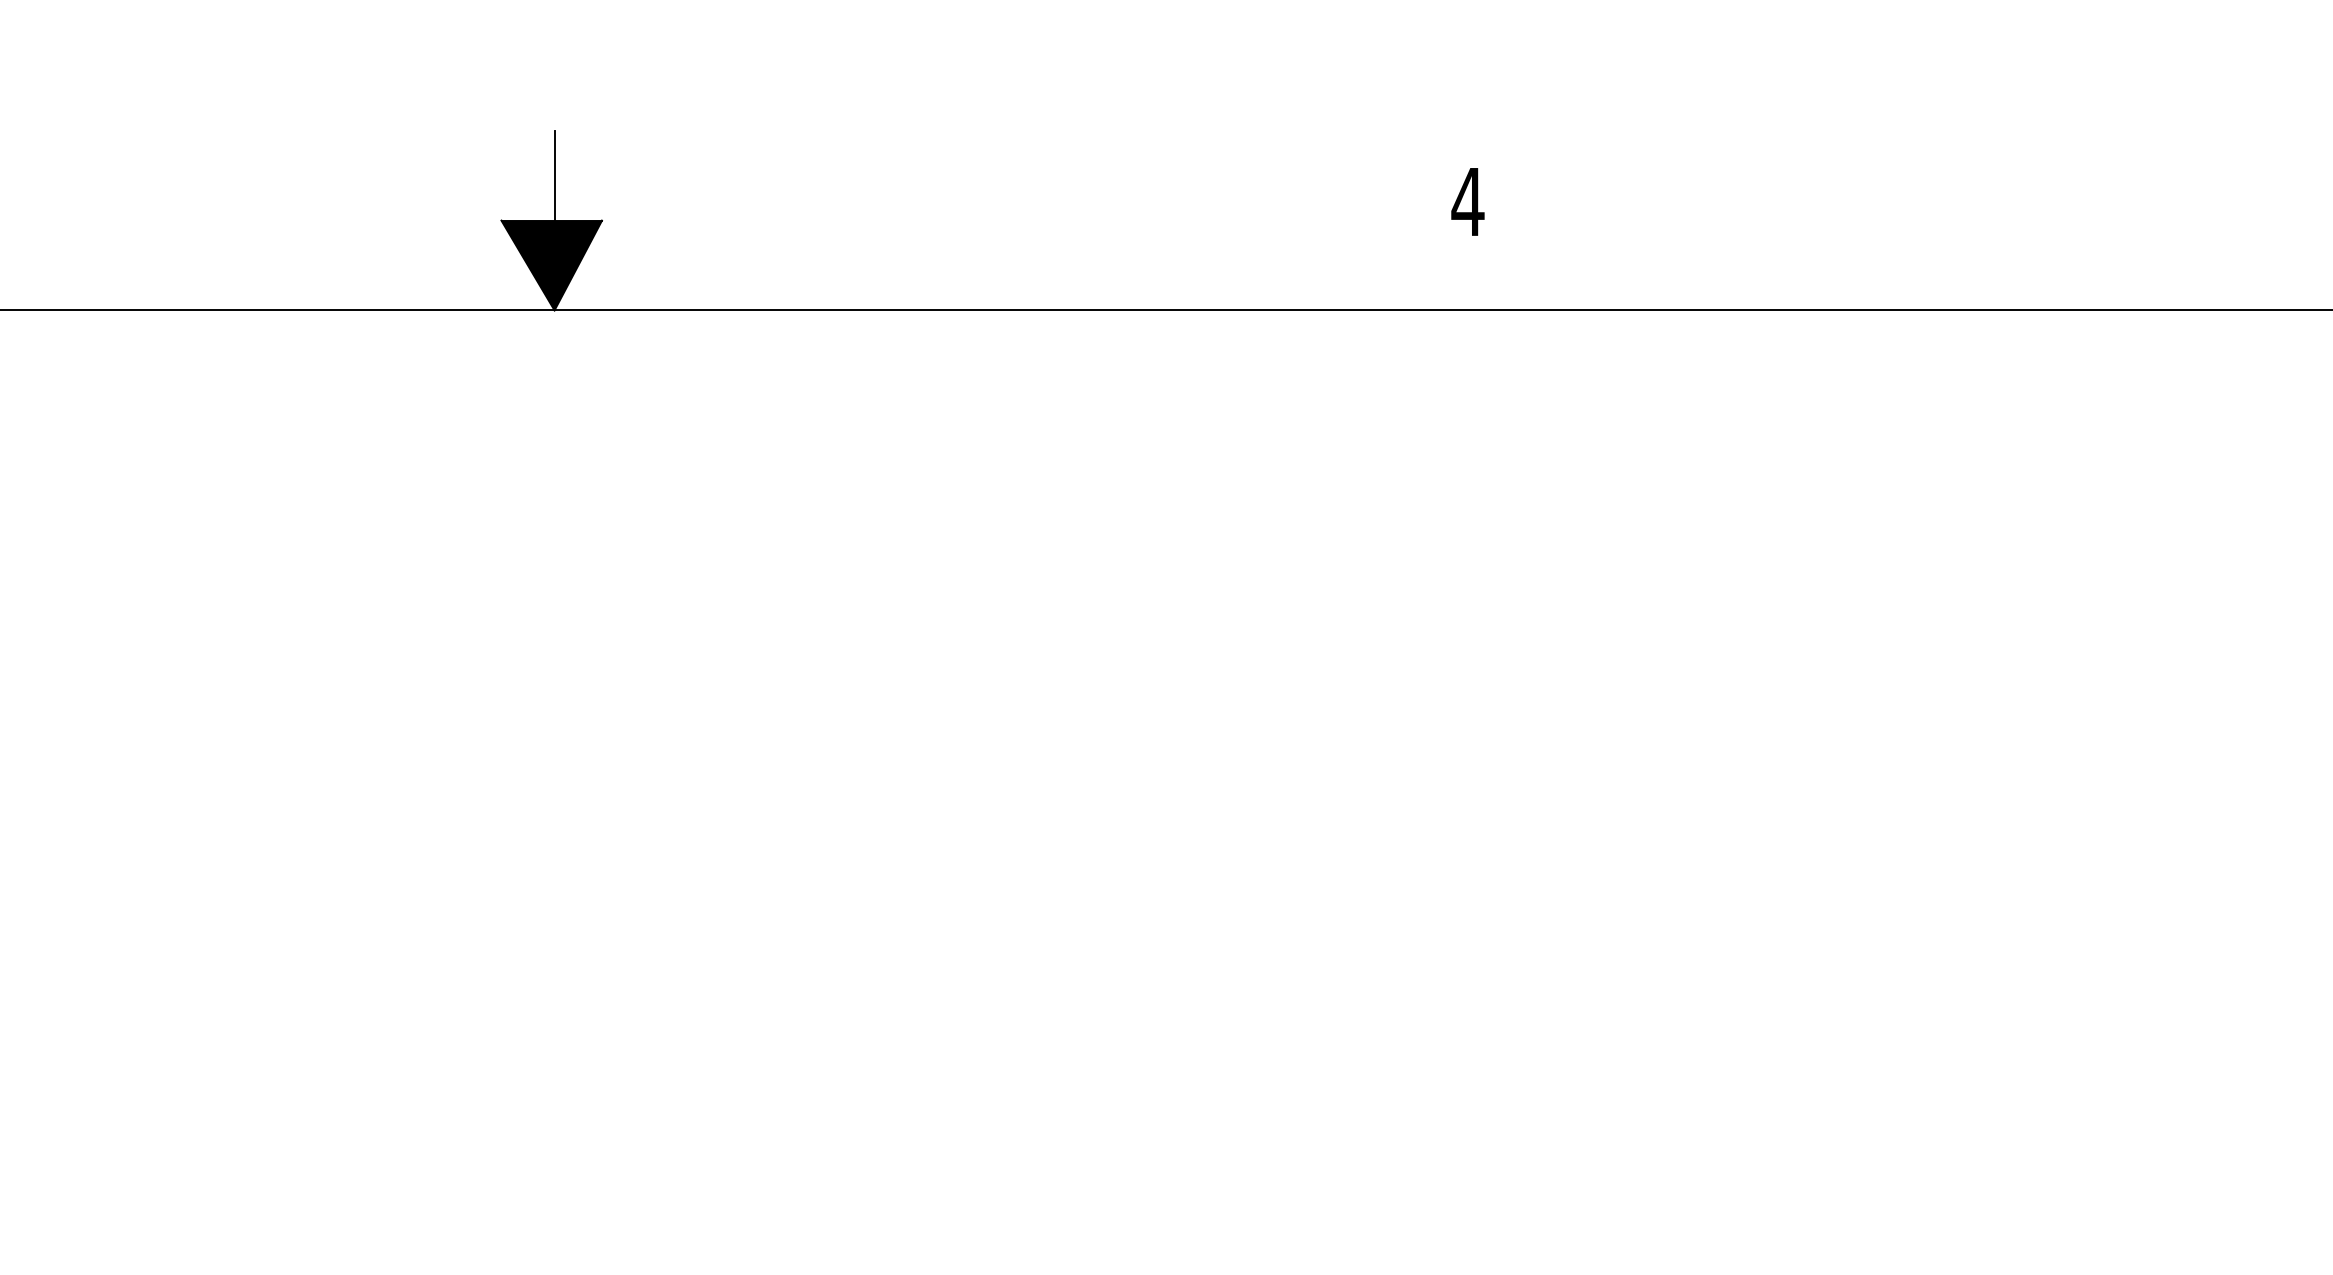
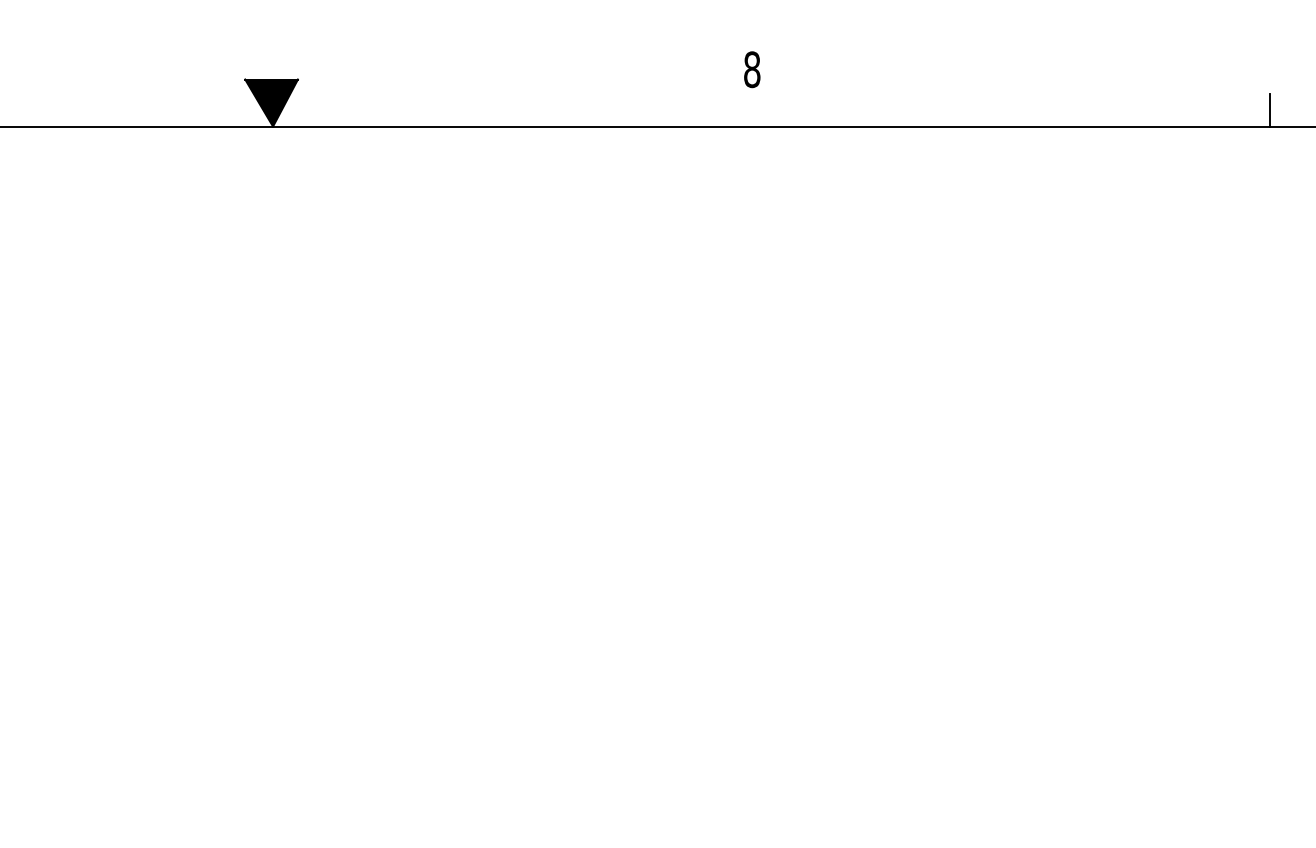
line: (555, 174) -> (273, 55), removed
text: (1466, 201) -> (751, 69), 4 -> 8

